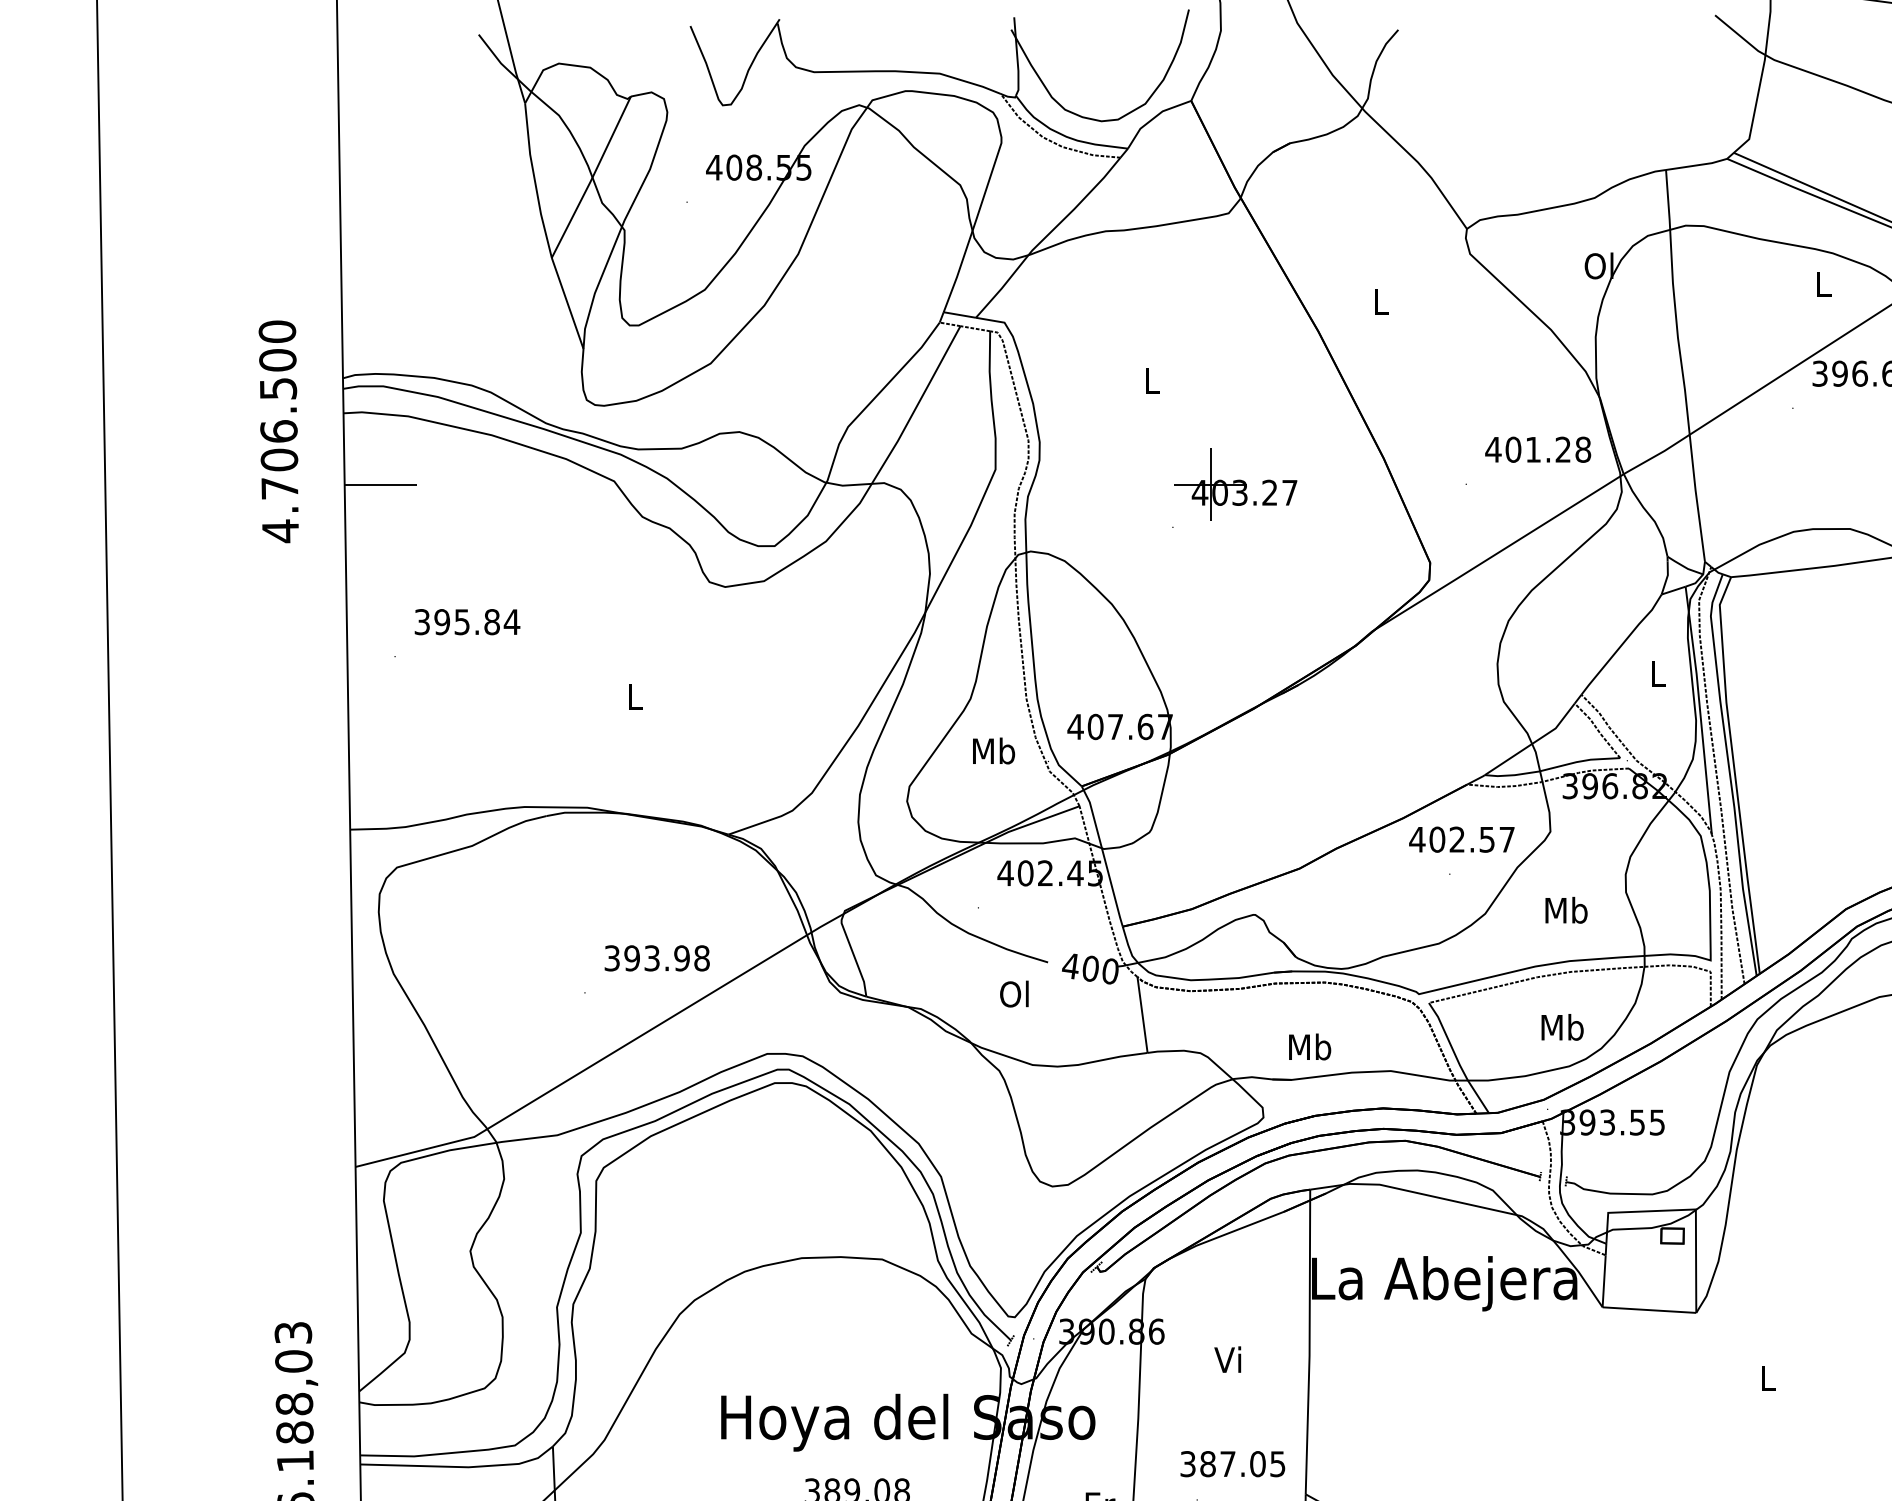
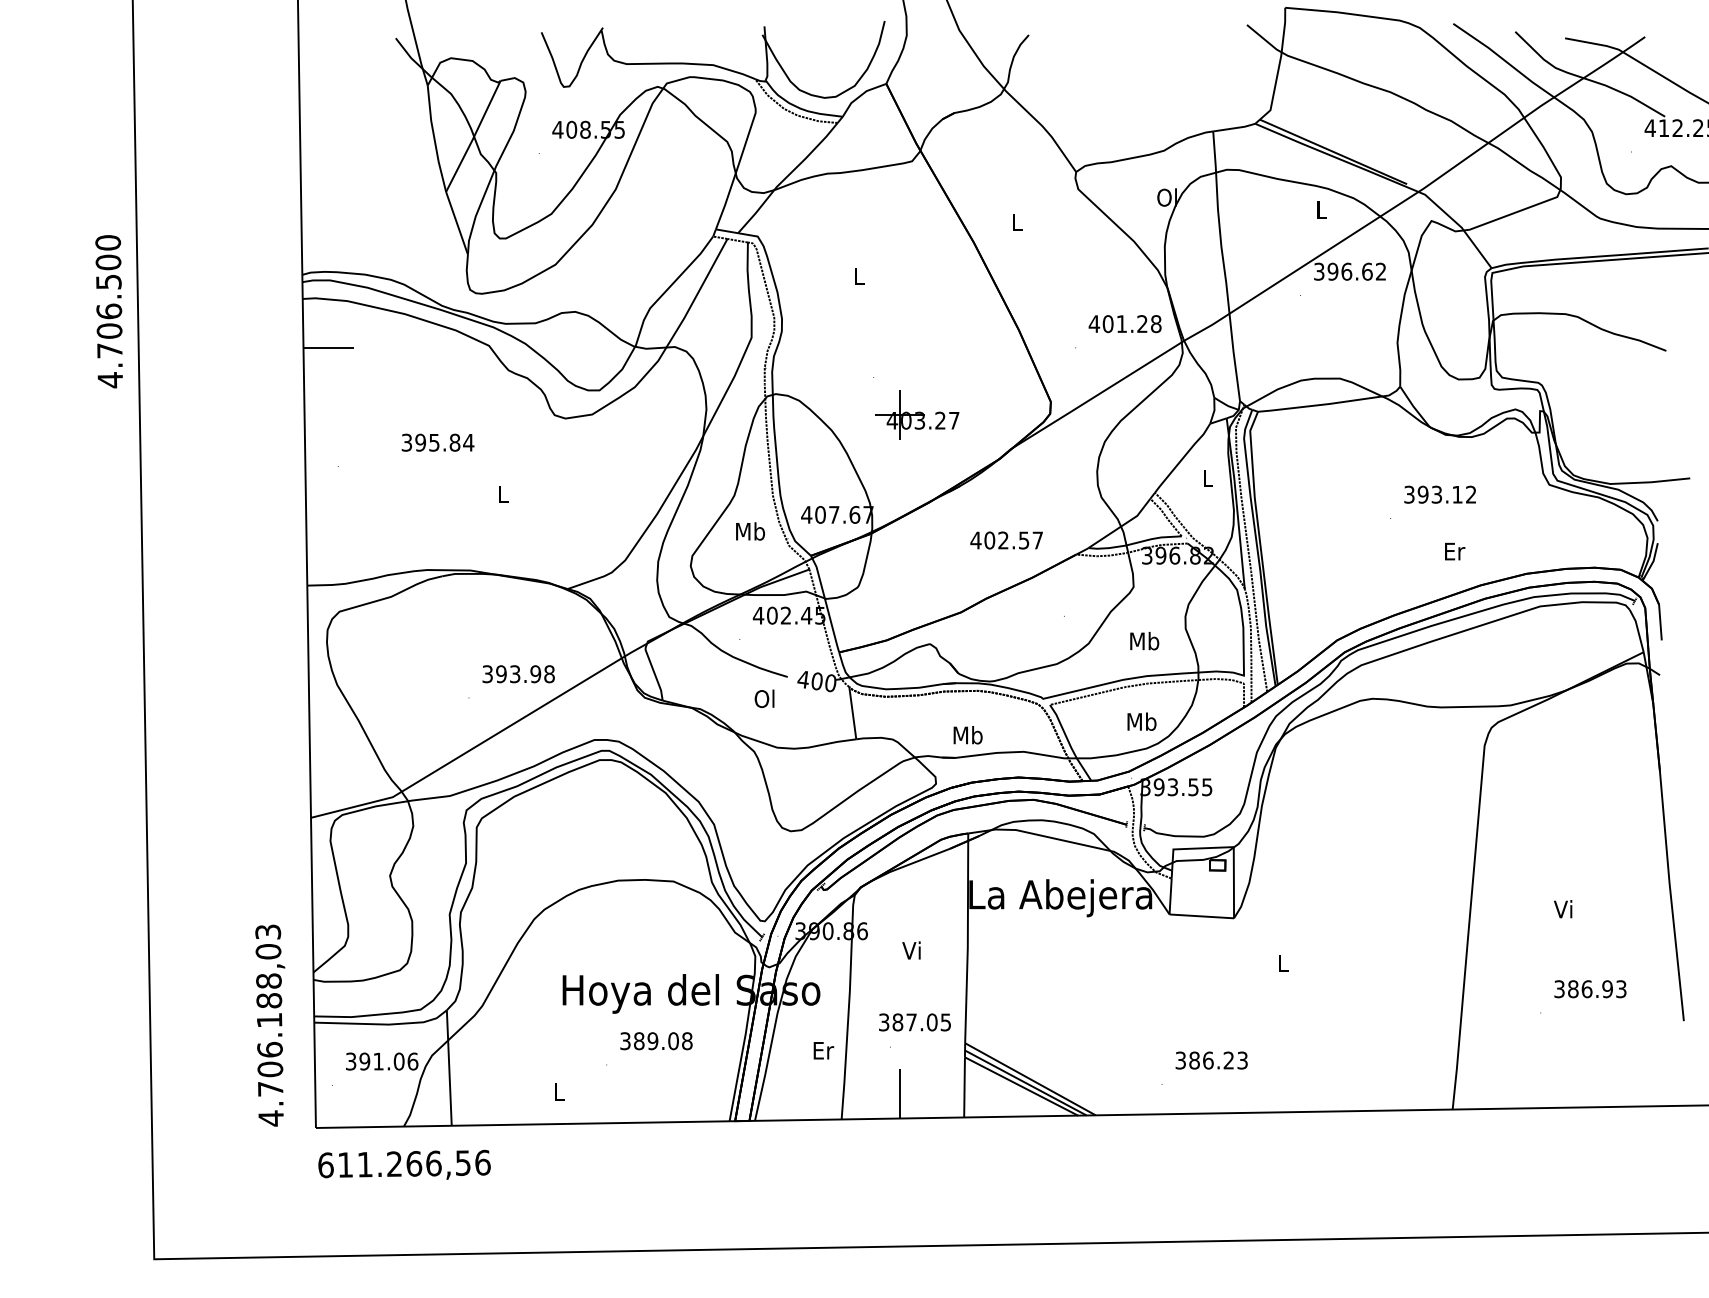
text: (277, 431) -> (108, 311), moved
part: (1236, 483) -> (917, 414), moved
text: (466, 621) -> (437, 442), moved
text: (1461, 839) -> (1006, 540), moved

